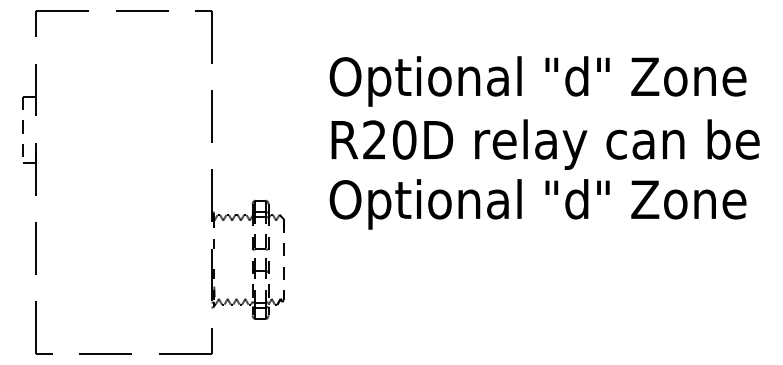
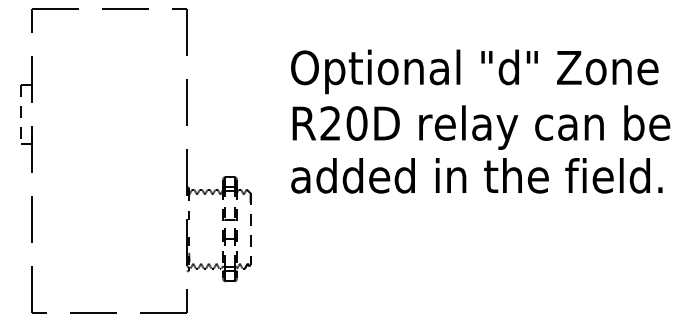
text: (540, 204) -> (476, 180), Optional "d" Zone -> added in the field.

